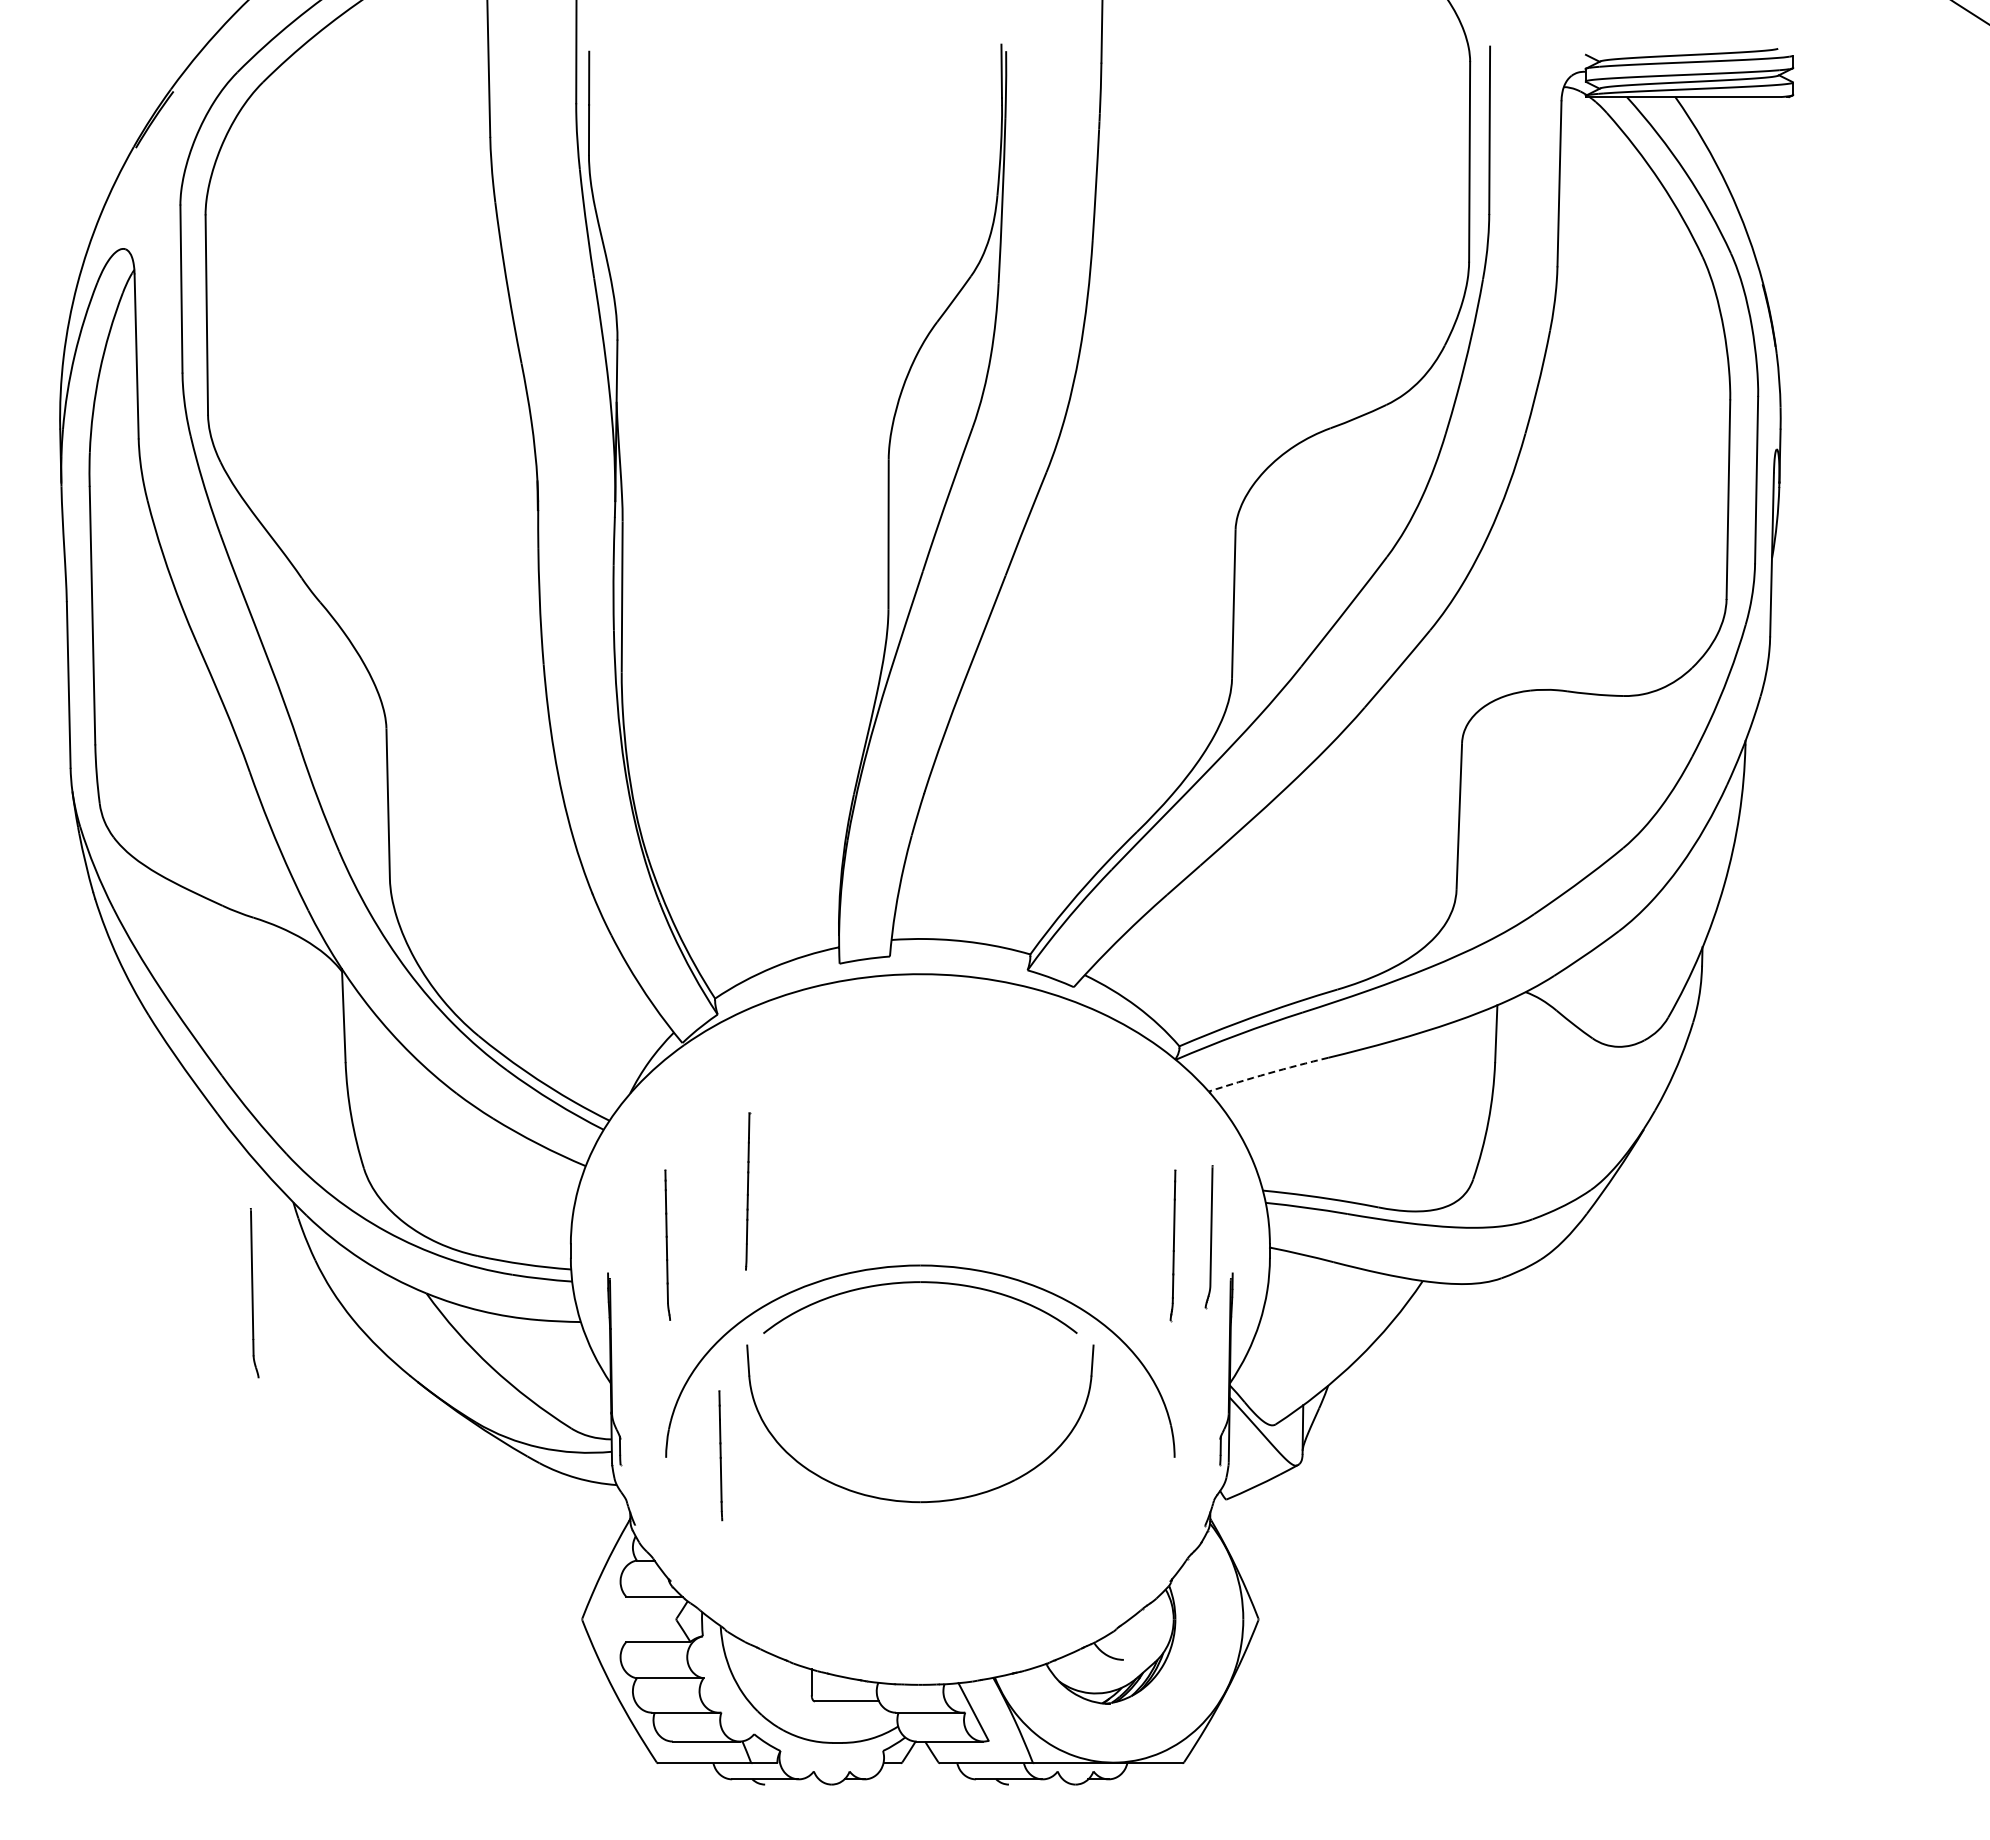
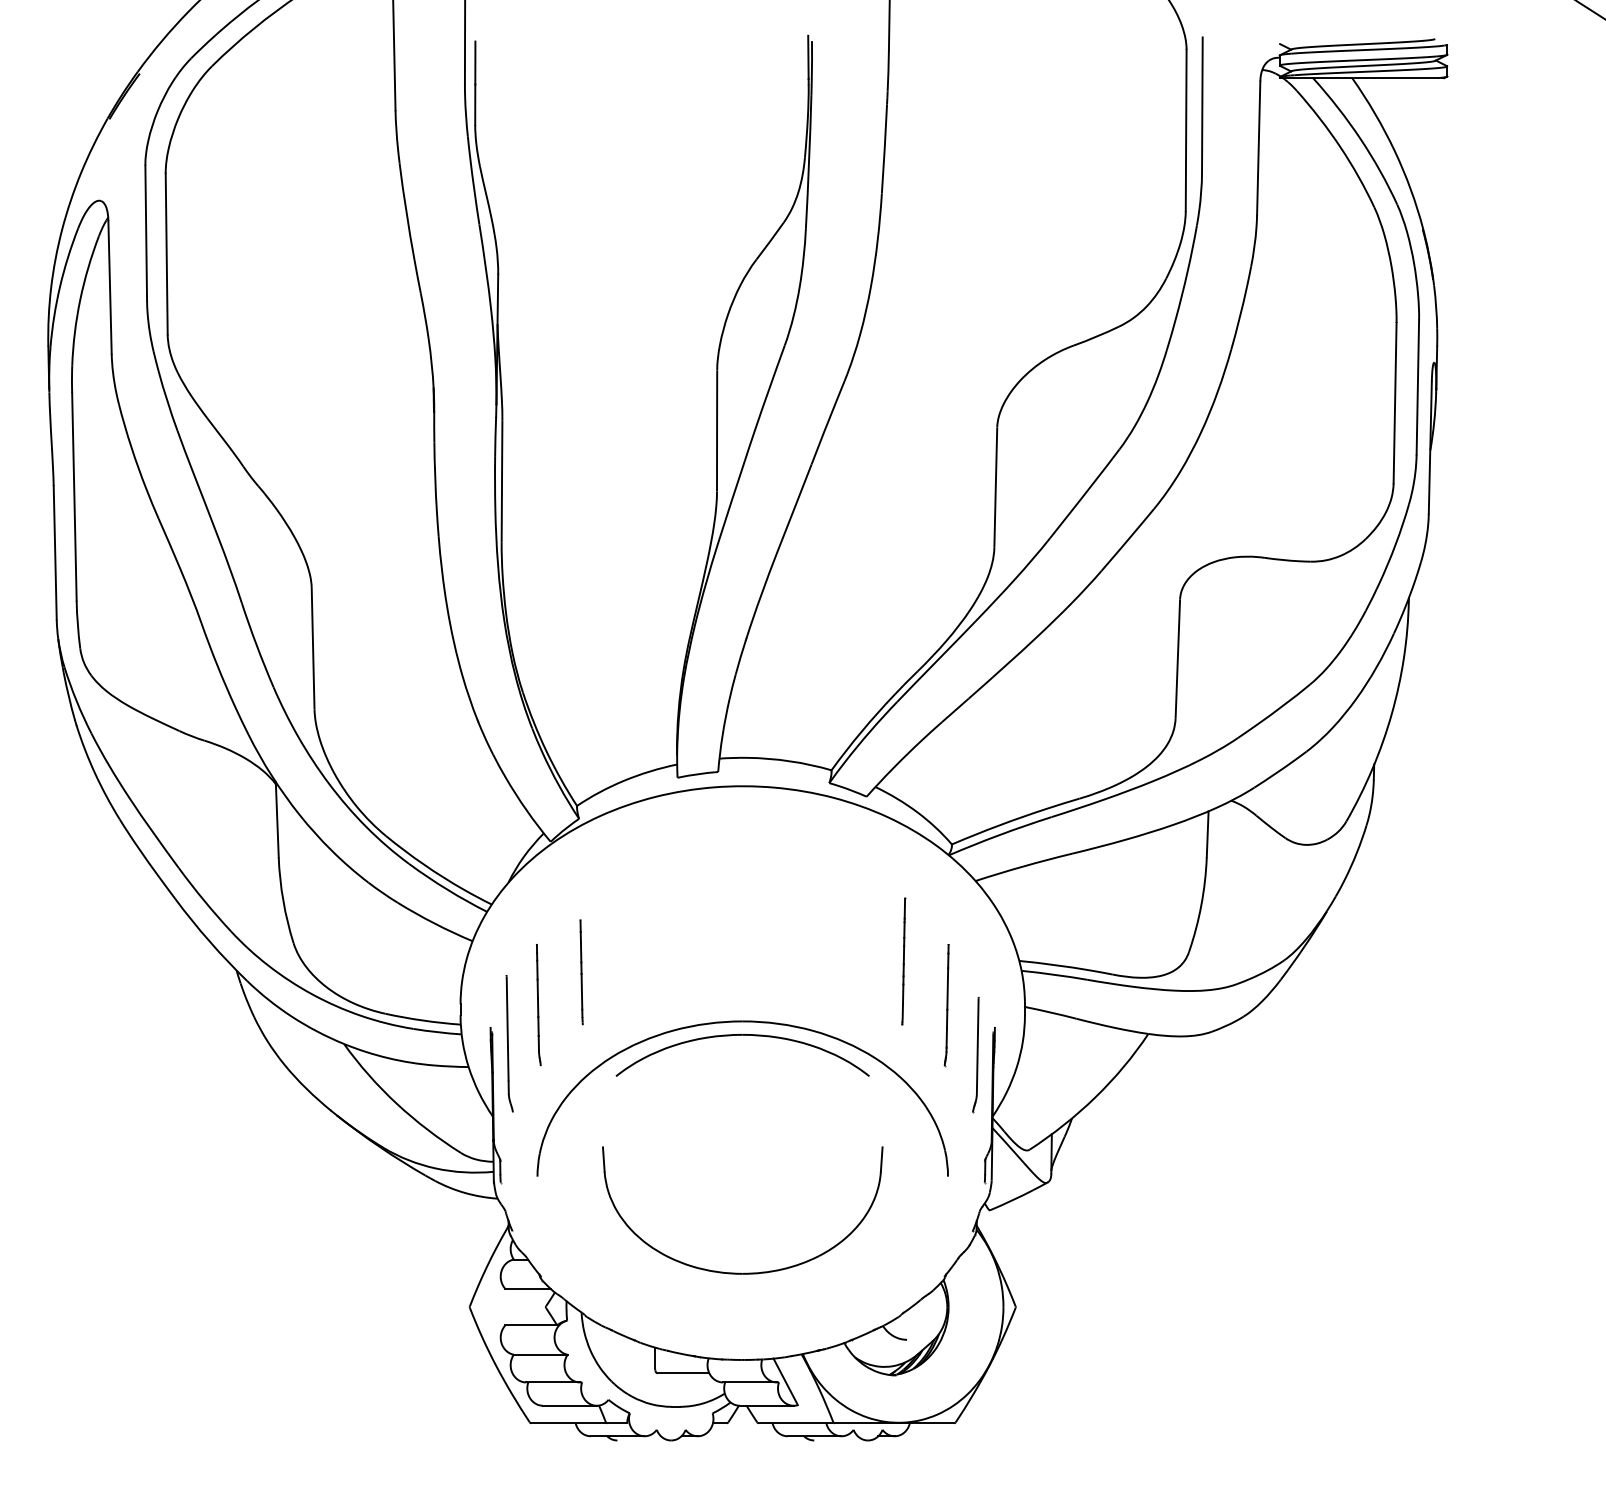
arc: (1268, 1073) -> (1023, 866), dashed -> solid
line: (748, 1191) -> (904, 961), moved
part: (1208, 1237) -> (975, 1055), moved
part: (254, 1293) -> (509, 1044), moved
line: (720, 1455) -> (581, 972), moved
part: (908, 1500) -> (733, 1272), moved

